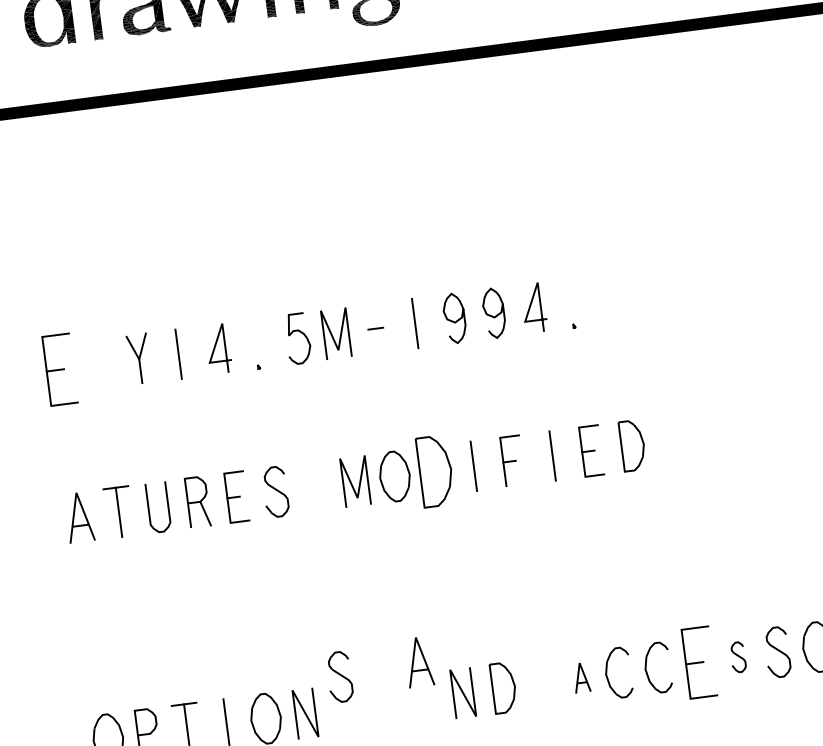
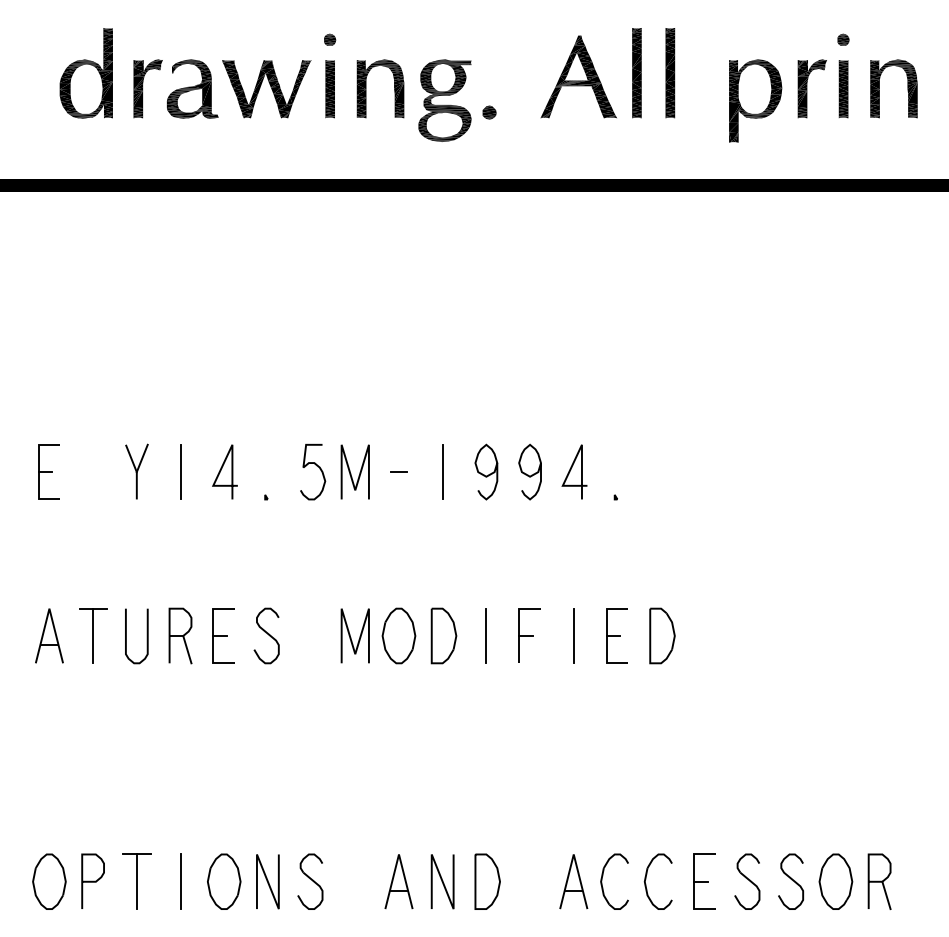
part: (59, 369) -> (48, 471), size x0.71
part: (435, 470) -> (443, 635), size x0.71
part: (738, 657) -> (747, 881), size x1.67
part: (418, 662) -> (398, 881), moved
part: (699, 662) -> (704, 881), size x0.71
part: (339, 676) -> (310, 881), moved
part: (581, 677) -> (573, 881), size x1.67

